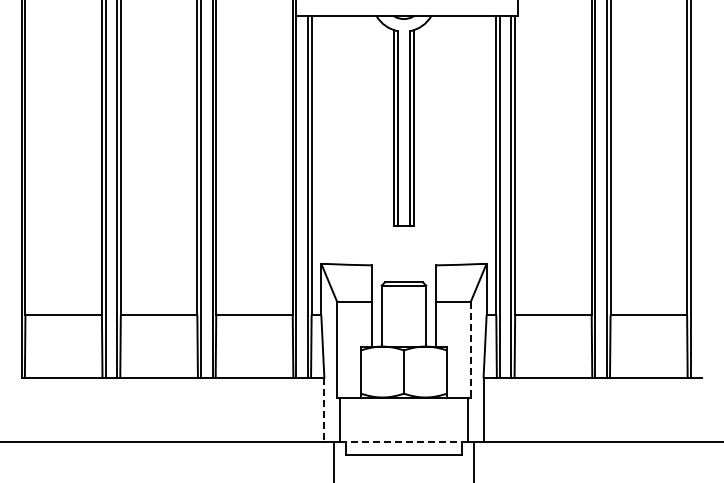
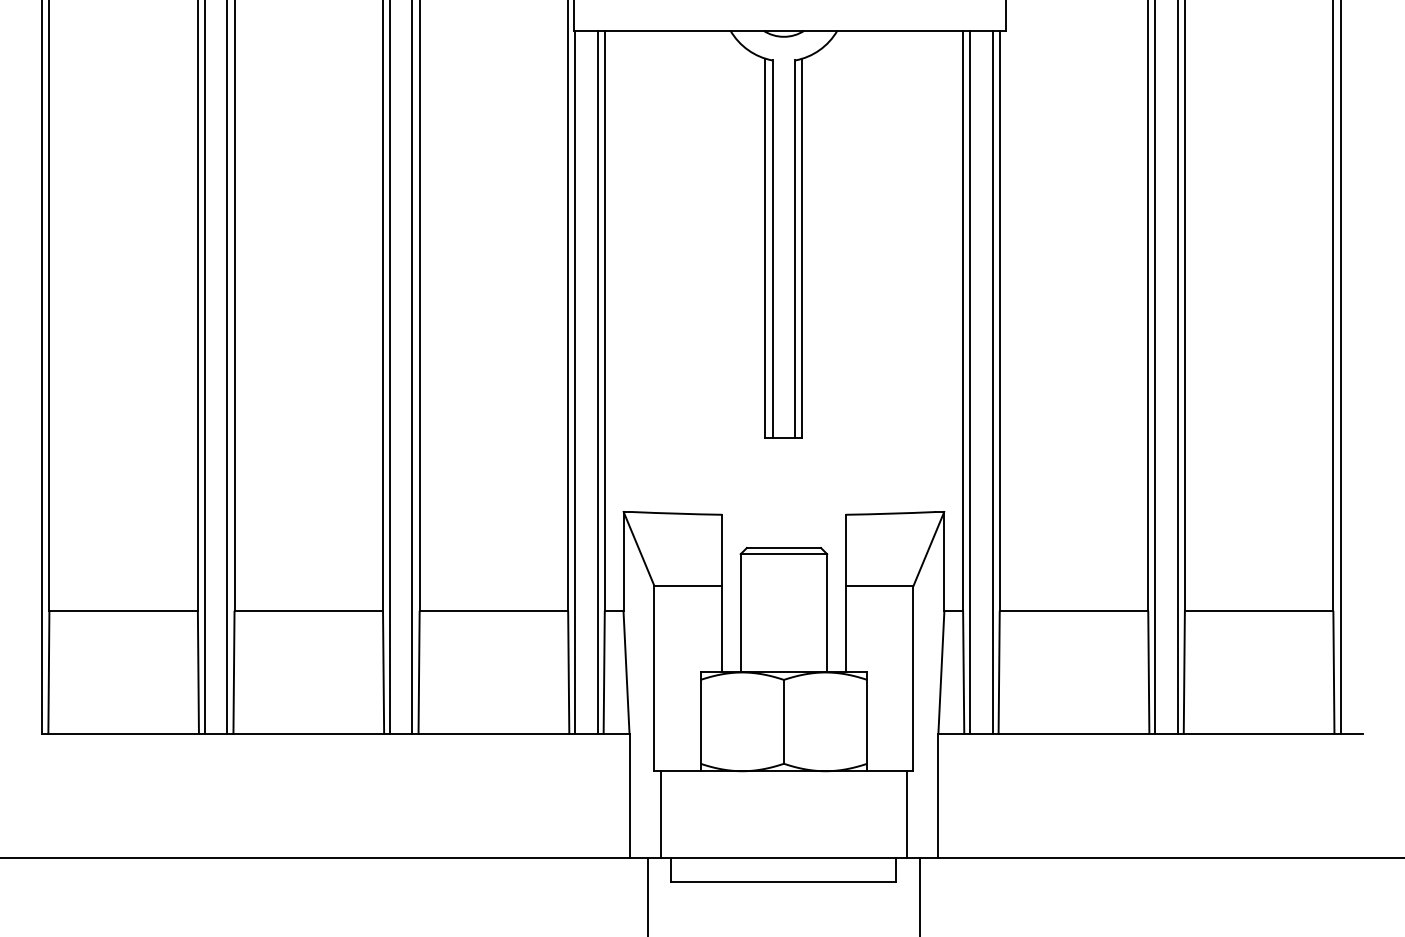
line: (470, 349) -> (913, 678), dashed -> solid
line: (324, 410) -> (629, 796), dashed -> solid
line: (403, 442) -> (783, 858), dashed -> solid

